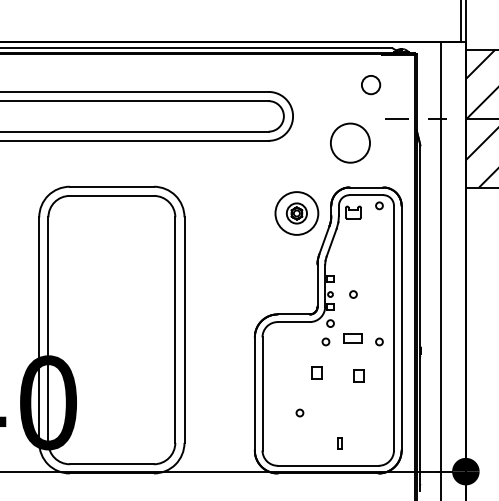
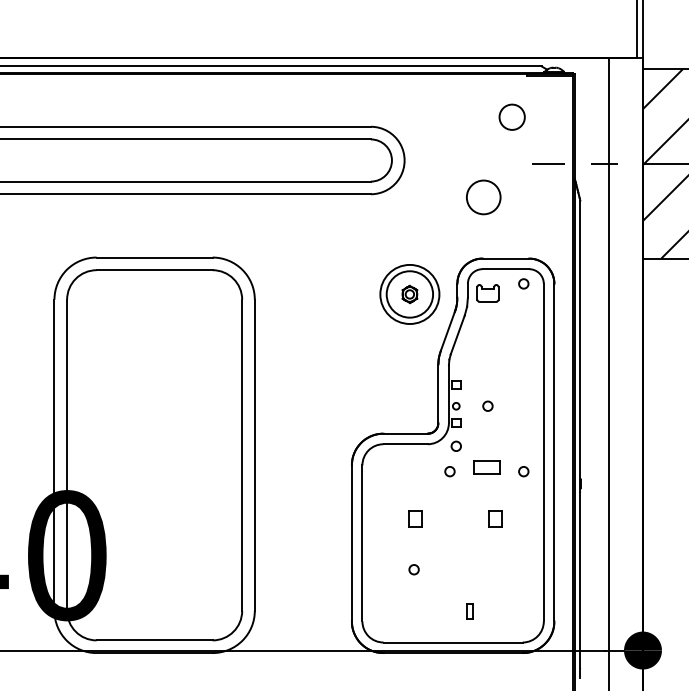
circle: (350, 143) -> (483, 197), size x0.62
circle: (296, 213) -> (409, 294), size x1.67
part: (316, 373) -> (415, 518), moved

